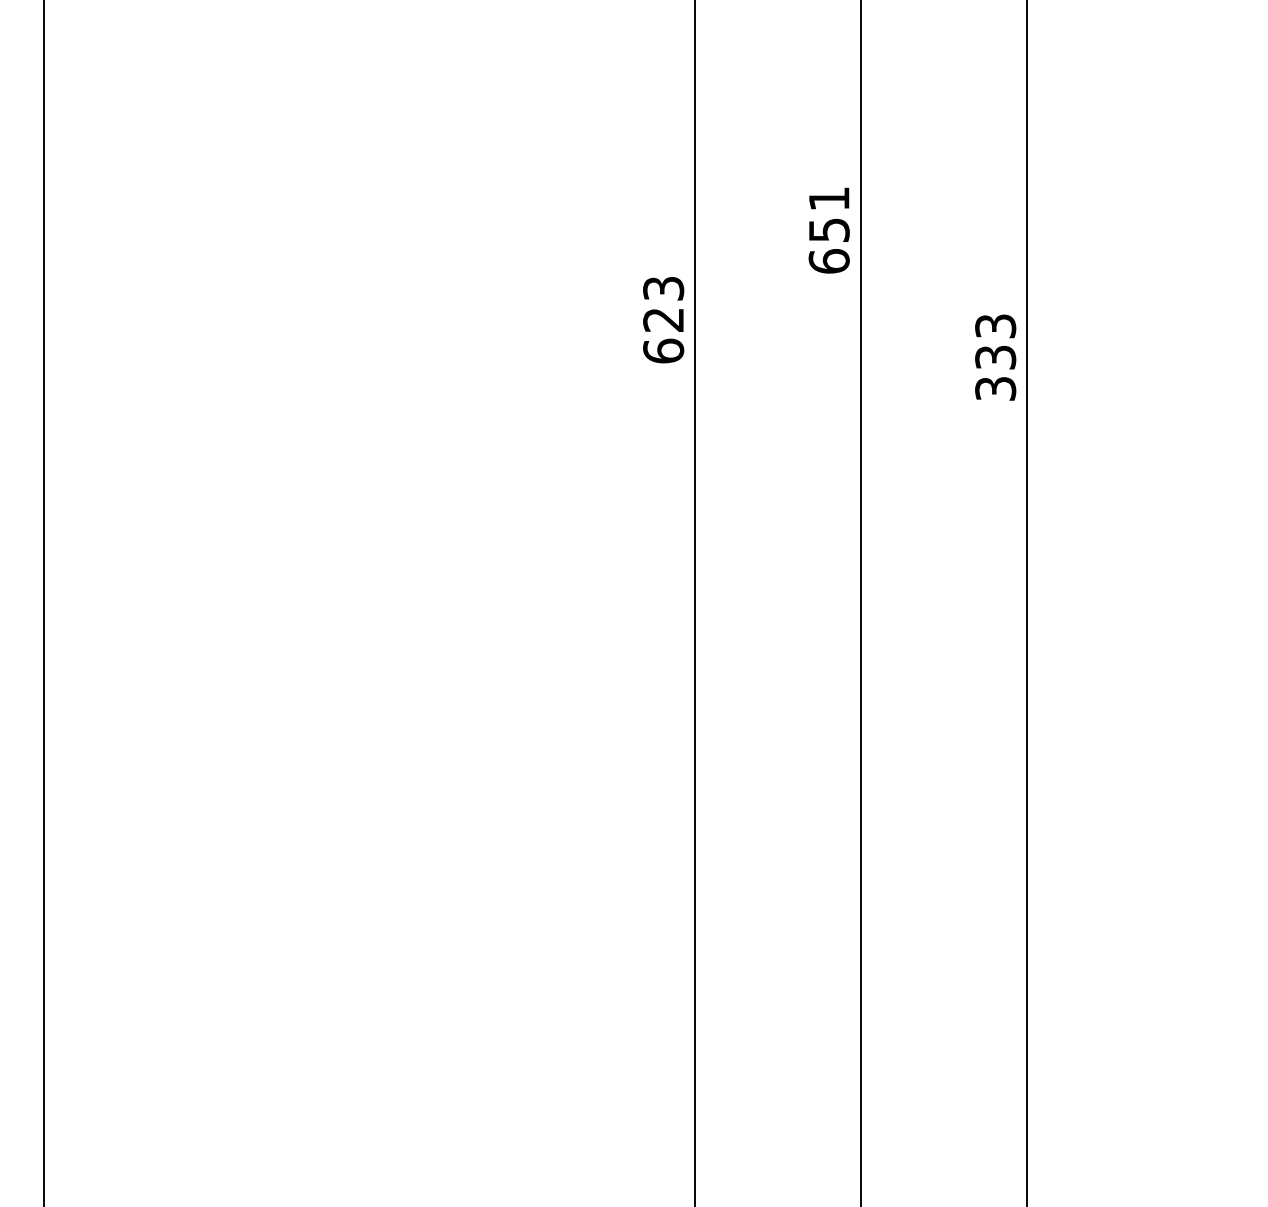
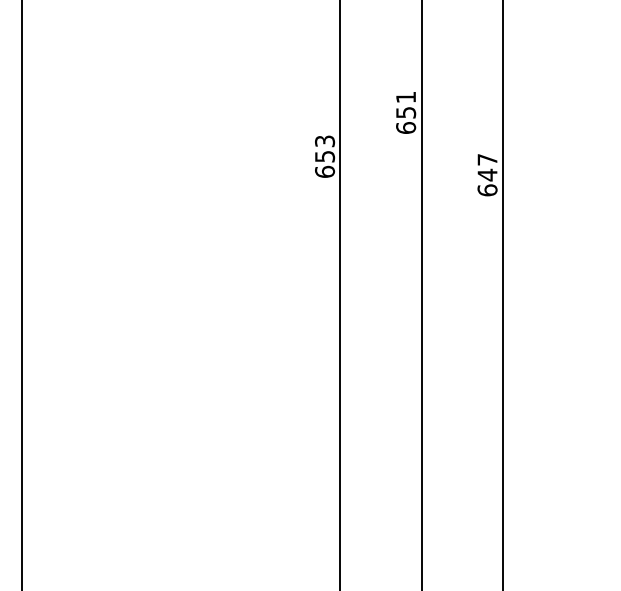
text: (664, 319) -> (325, 156), 623 -> 653
text: (995, 358) -> (487, 175), 333 -> 647

